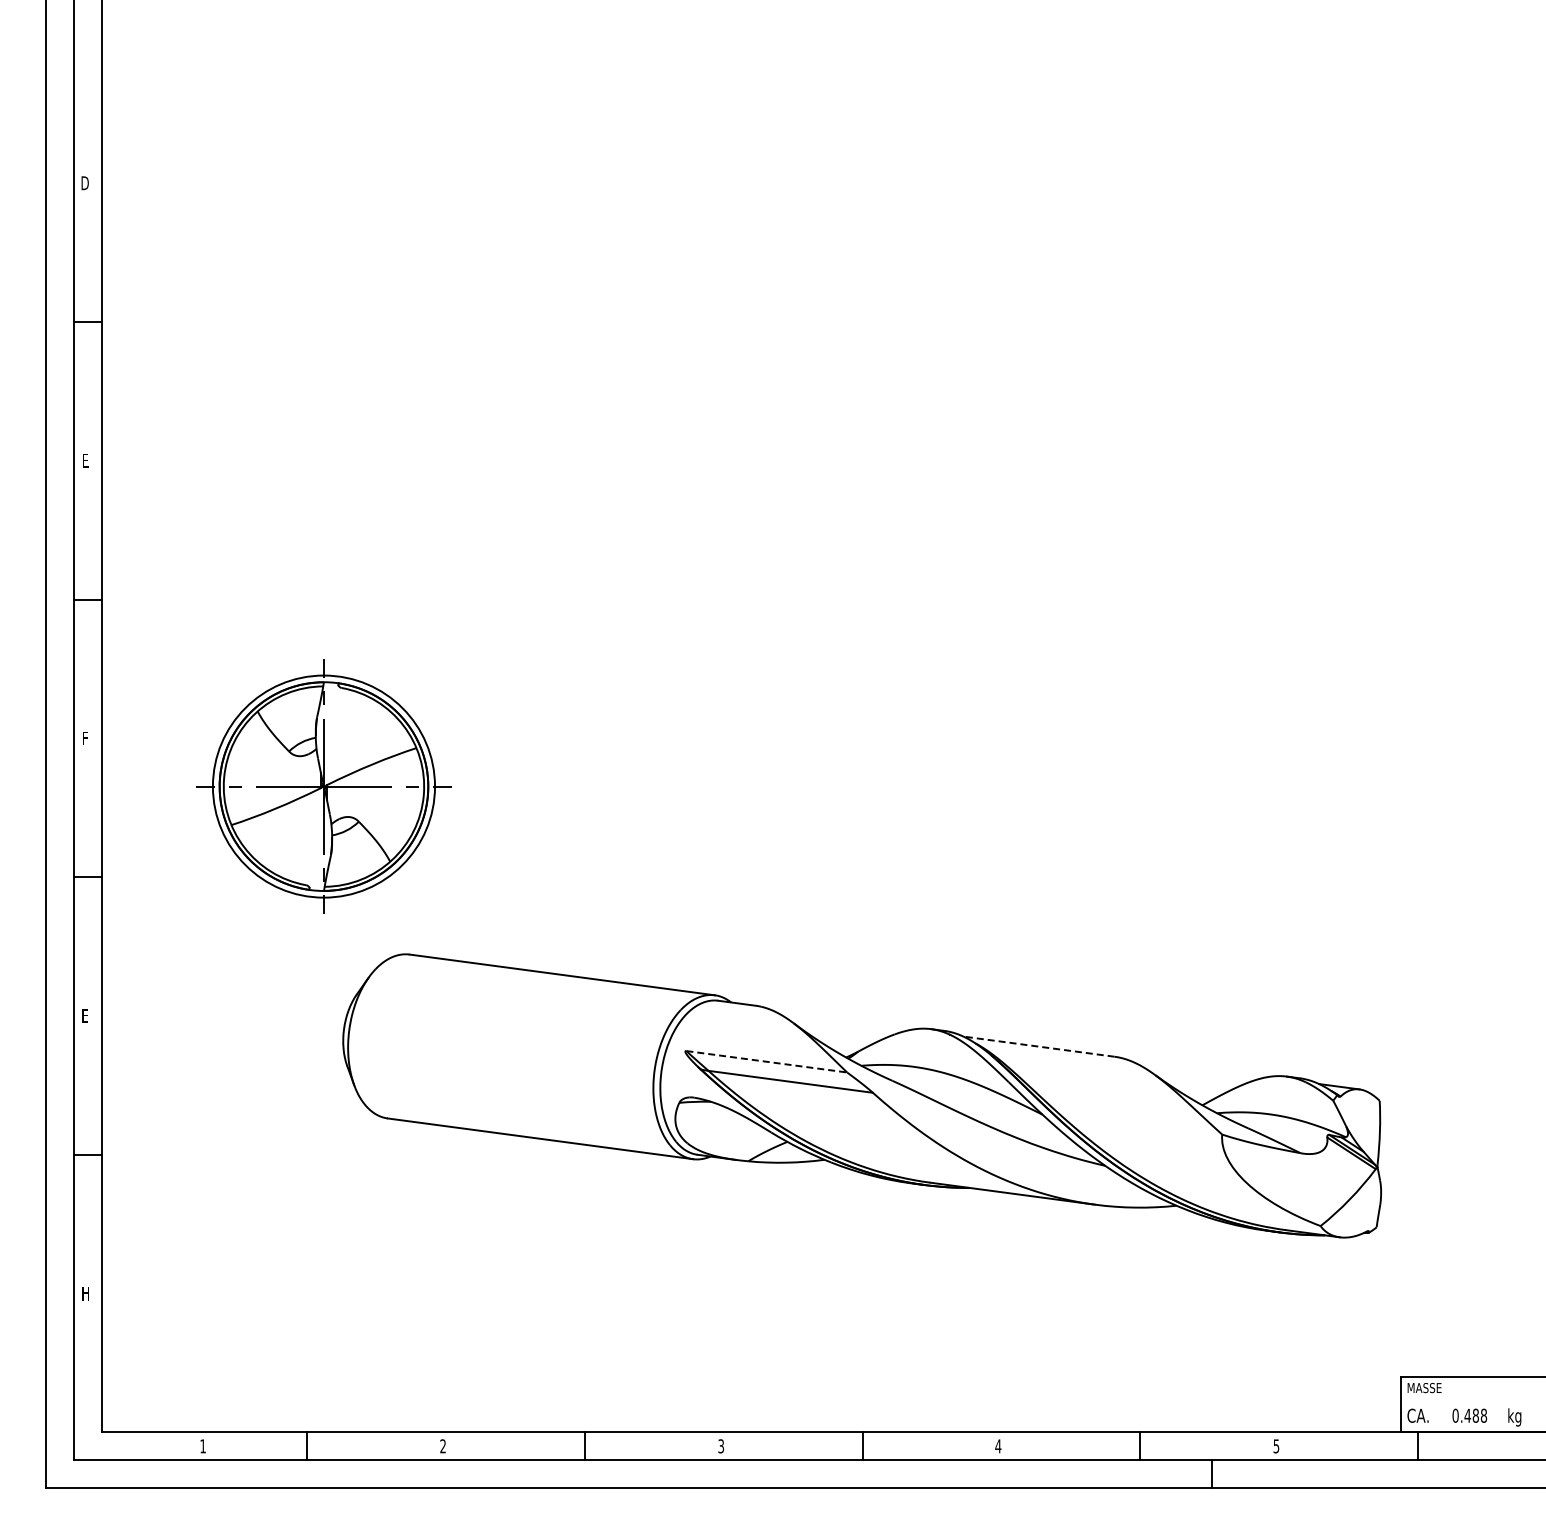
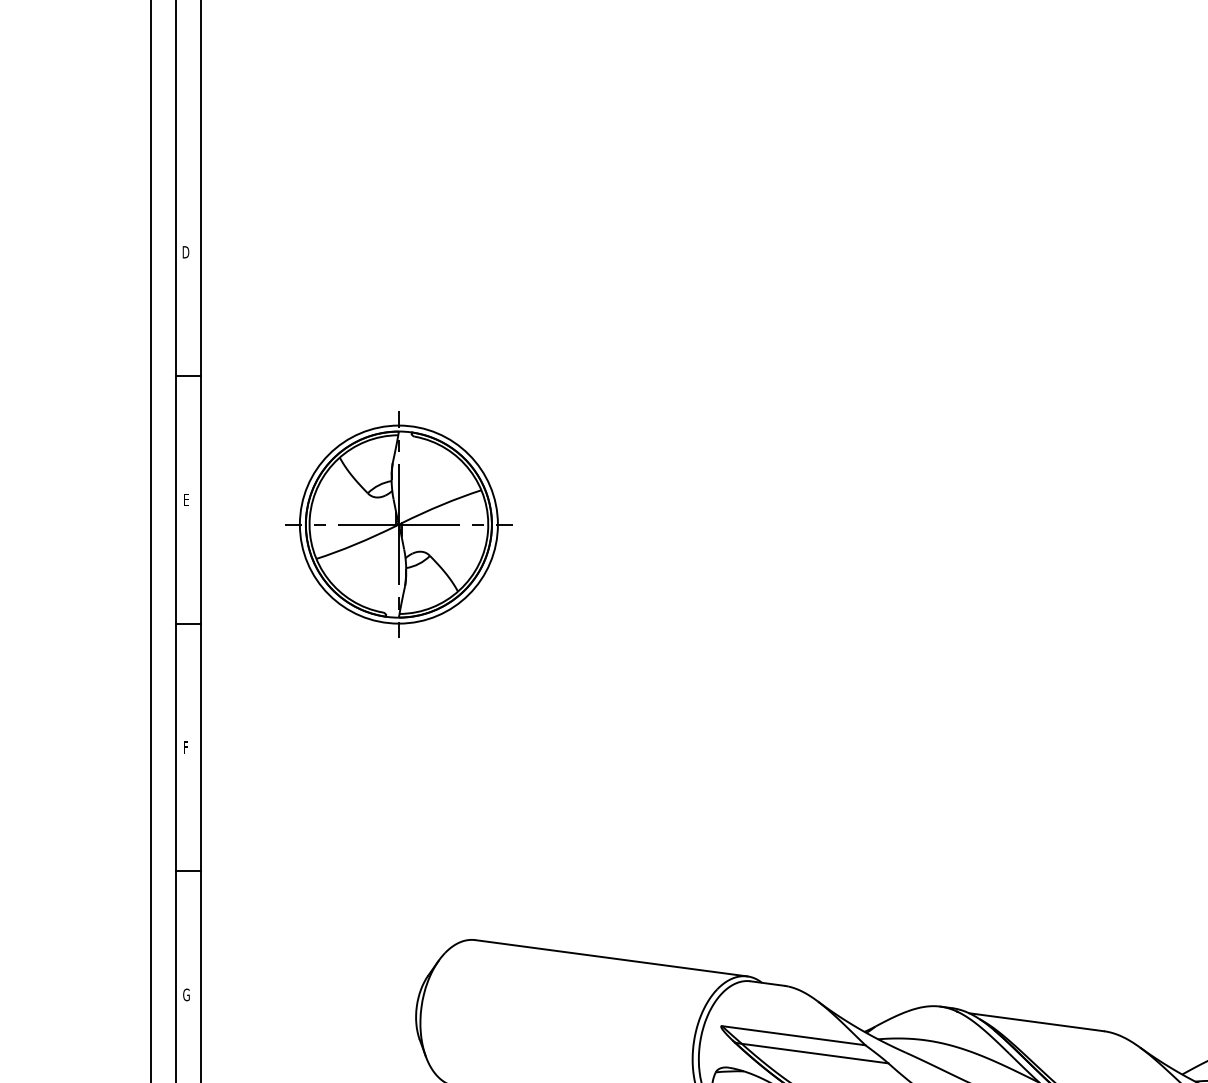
part: (323, 786) -> (398, 524), moved
text: (85, 1015) -> (186, 994), E -> G
line: (1038, 1046) -> (1036, 1022), dashed -> solid
line: (767, 1061) -> (794, 1035), dashed -> solid

